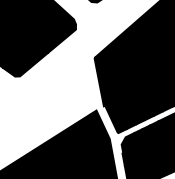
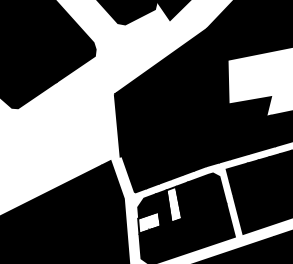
fill: (149, 139) -> (174, 204), removed
fill: (131, 155) -> (149, 222), removed

